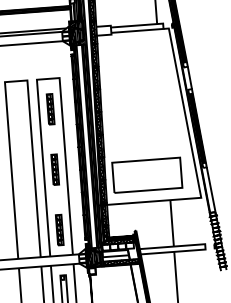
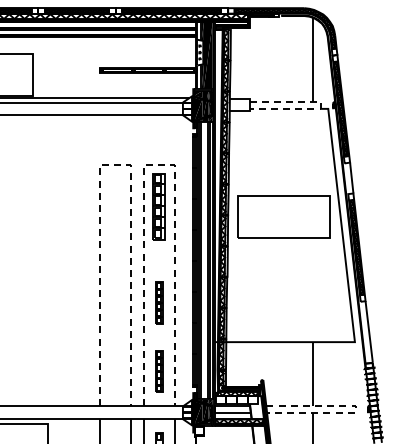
line: (163, 26) -> (320, 105), solid -> dashed
line: (48, 79) -> (159, 165), solid -> dashed
line: (16, 81) -> (115, 165), solid -> dashed
part: (50, 109) -> (159, 206), size x1.6
part: (55, 169) -> (159, 302), moved
part: (146, 174) -> (283, 216), moved
line: (205, 247) -> (355, 409), solid -> dashed

